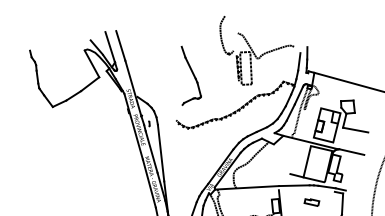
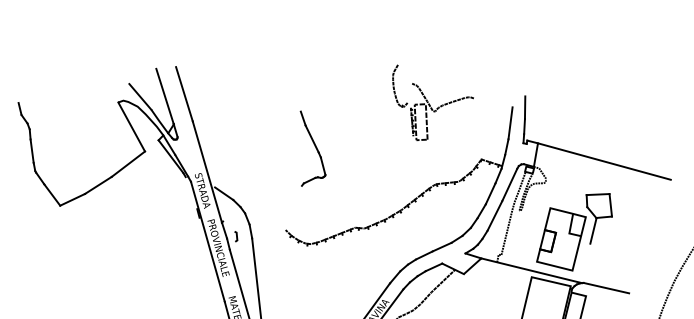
part: (256, 50) -> (432, 102), size x0.6
part: (190, 75) -> (311, 148), size x0.7
line: (355, 129) -> (613, 246), removed

